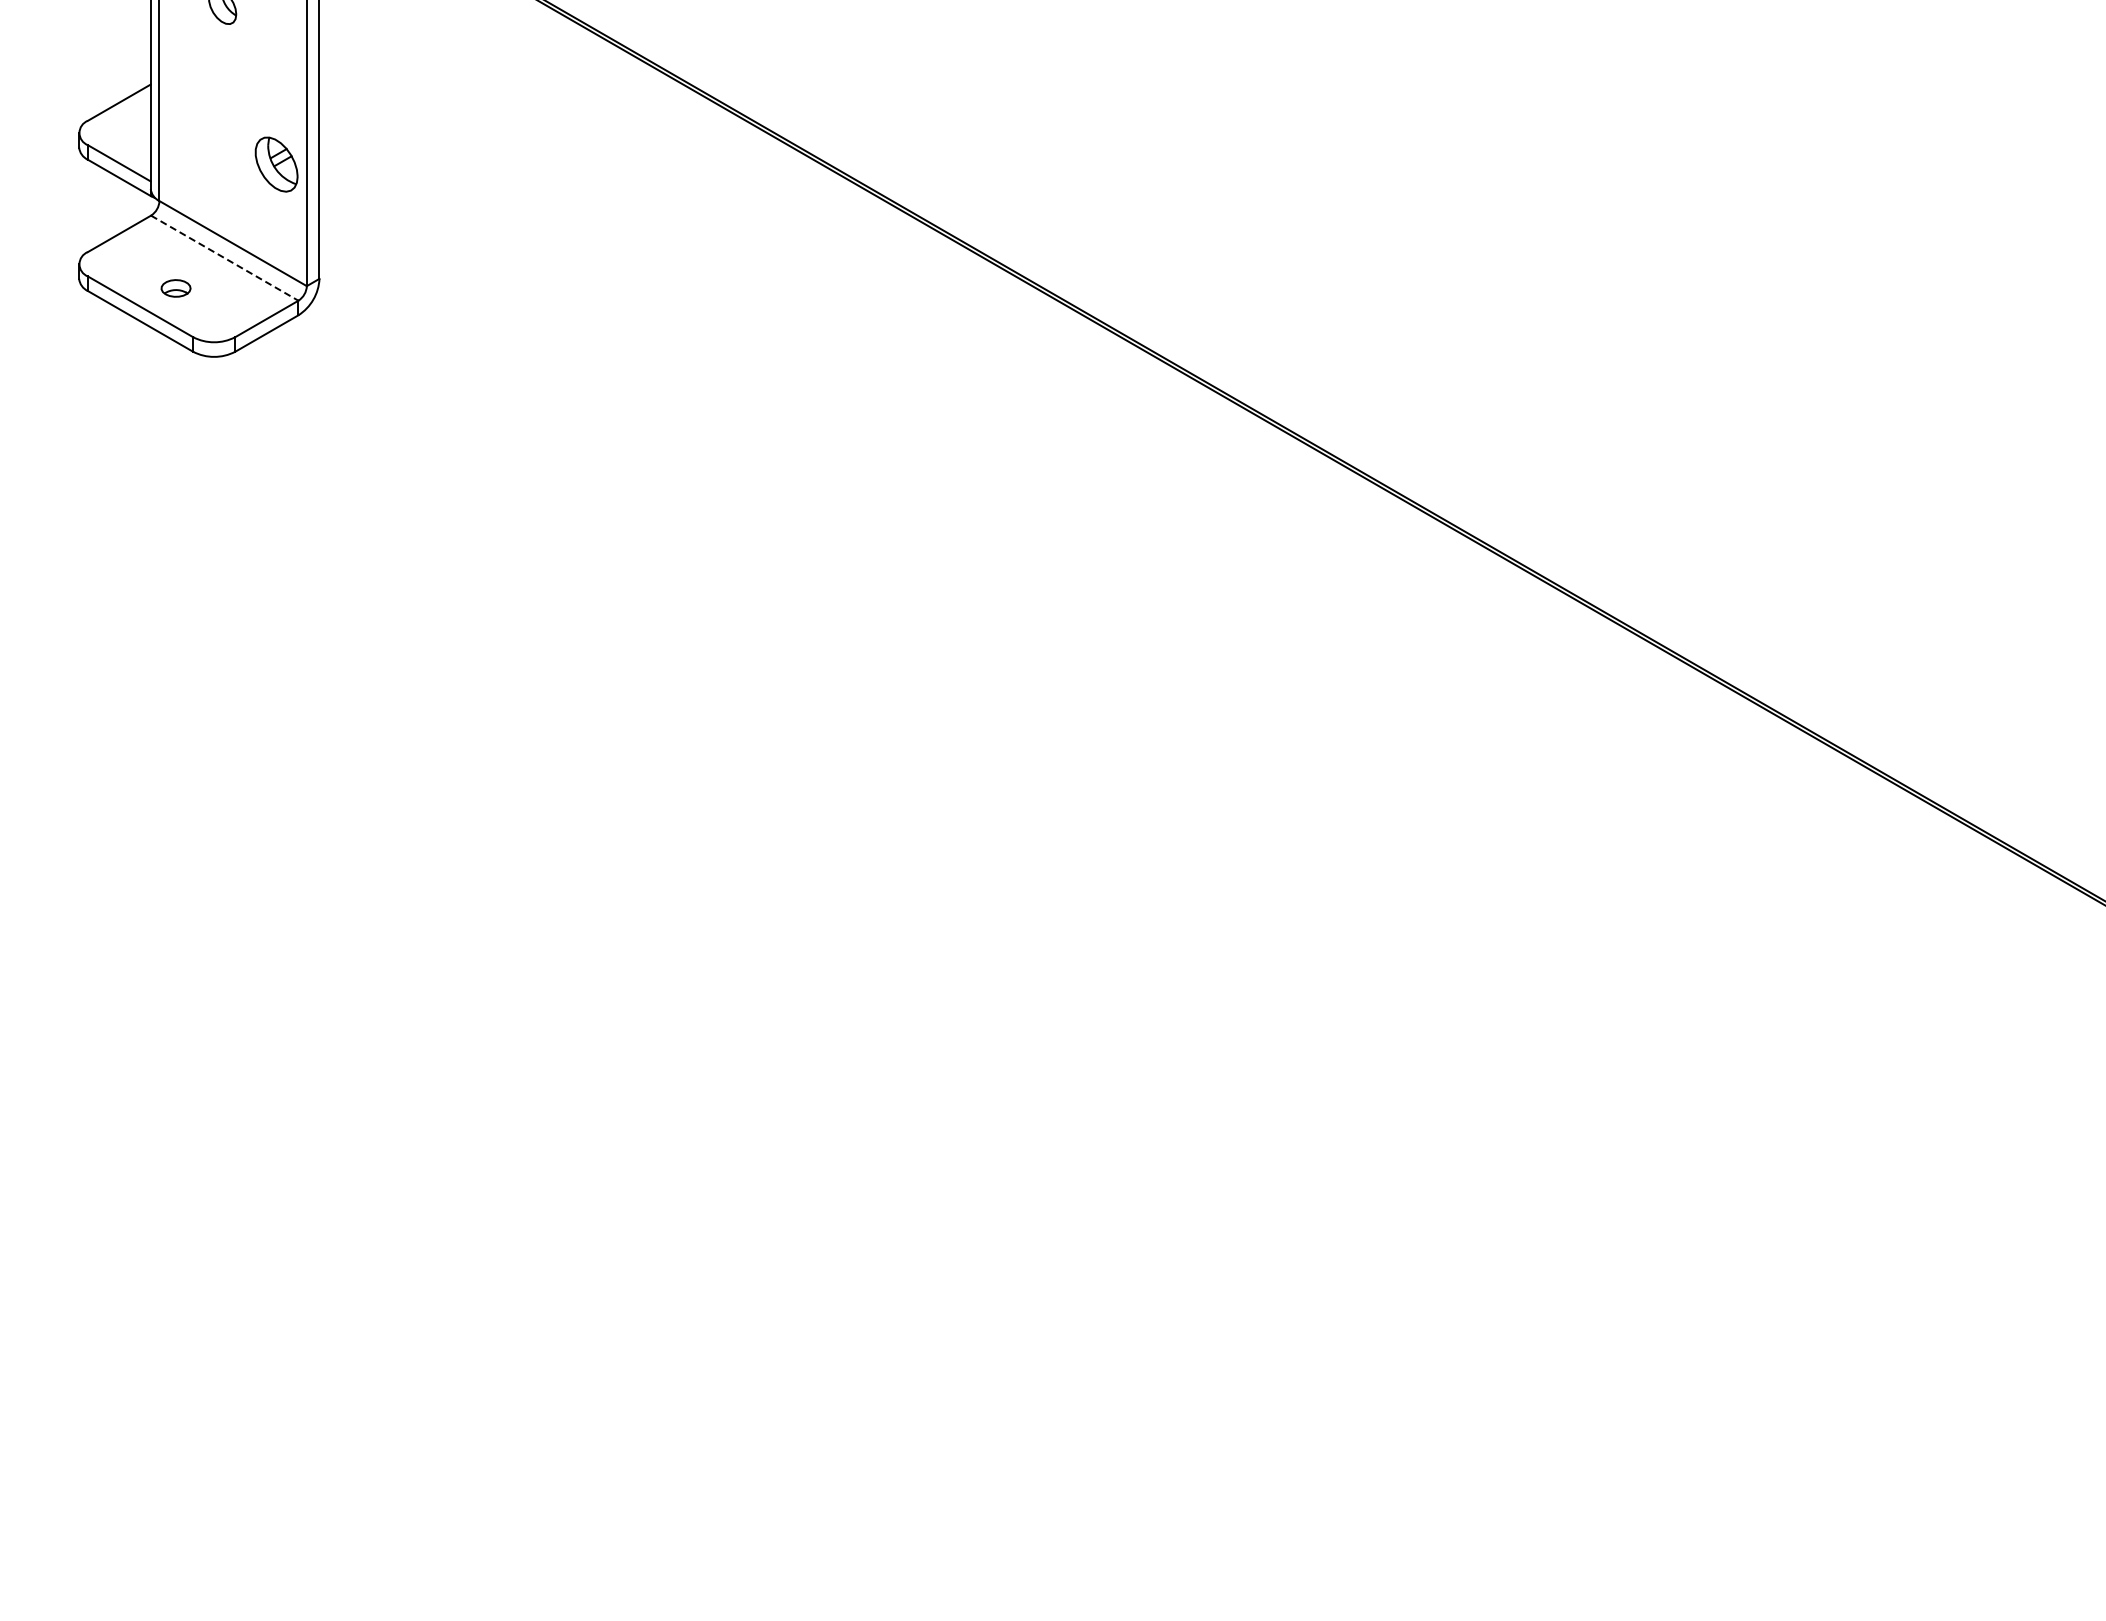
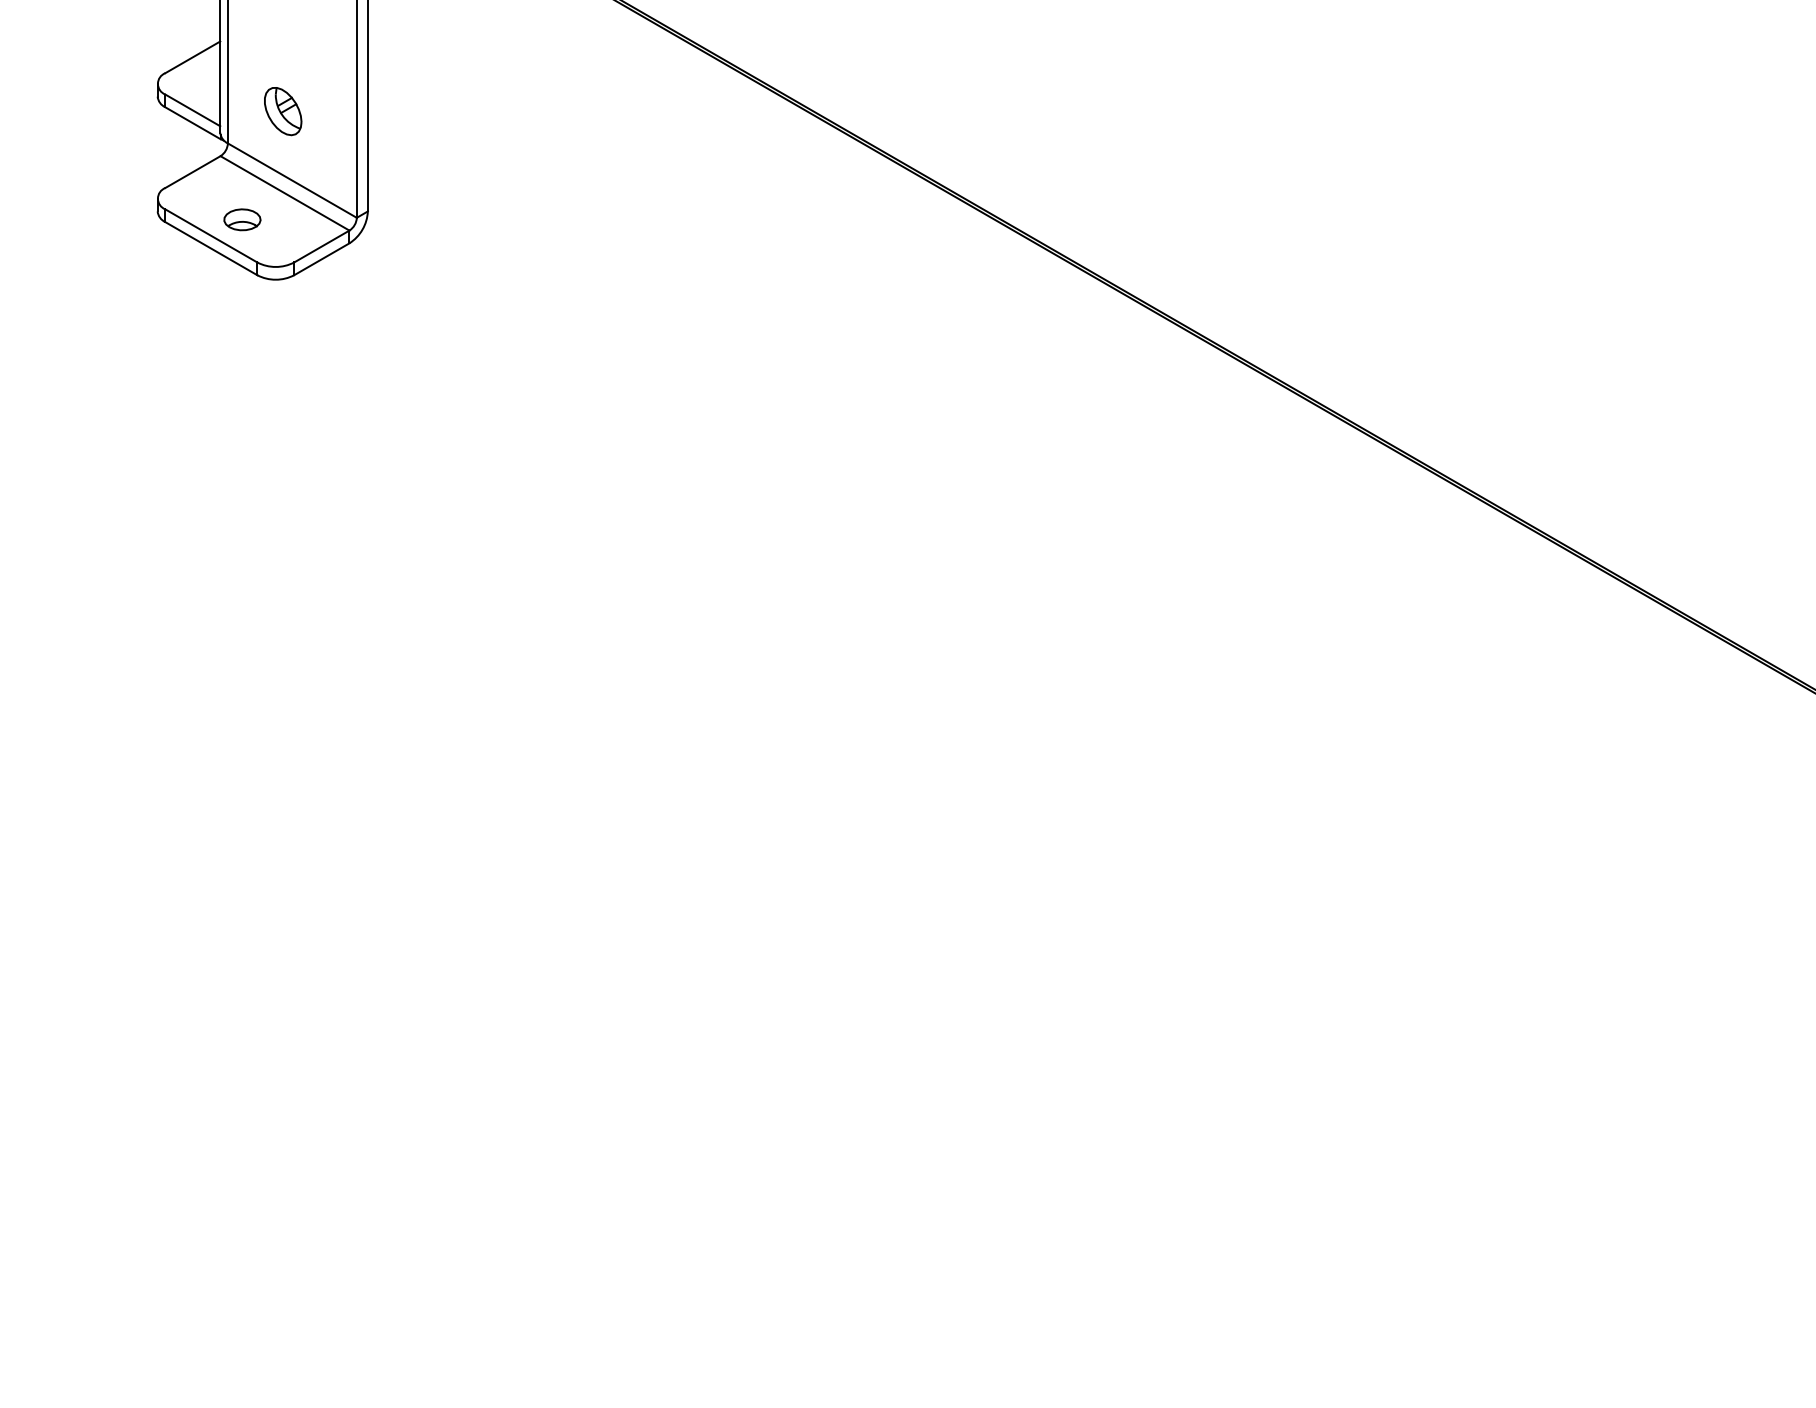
part: (276, 164) -> (283, 111), moved
line: (225, 258) -> (285, 193), dashed -> solid
part: (175, 288) -> (241, 219), size x1.43

